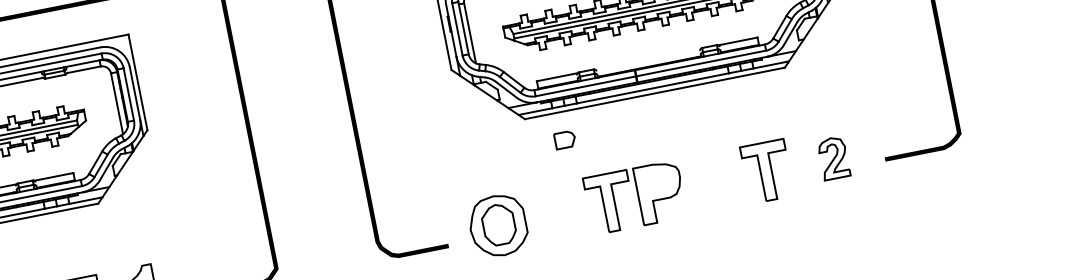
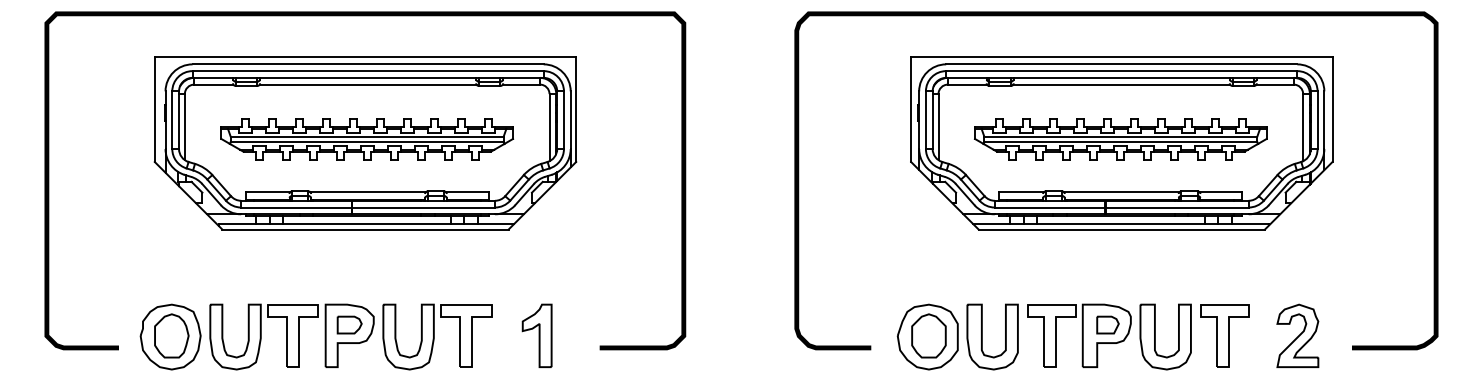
line: (647, 58) -> (1121, 191), added
part: (564, 139) -> (1107, 324), moved
part: (833, 158) -> (1297, 335), size x1.43
part: (704, 184) -> (1155, 336), added
part: (547, 215) -> (982, 336), added

